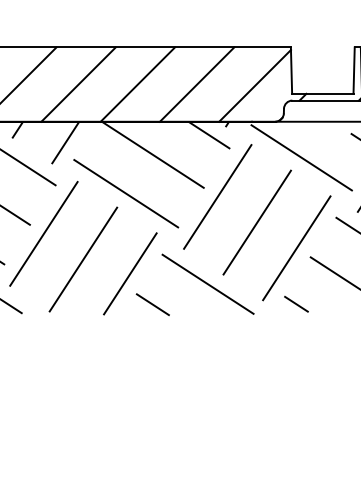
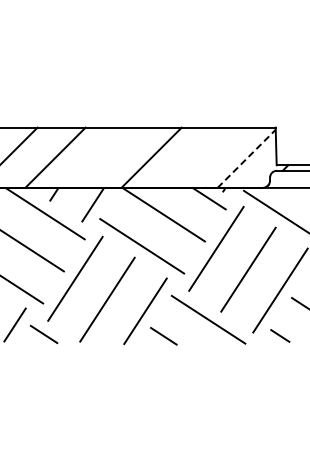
line: (78, 84) -> (103, 157), removed
line: (196, 84) -> (199, 157), removed
line: (254, 85) -> (246, 158), solid -> dashed

